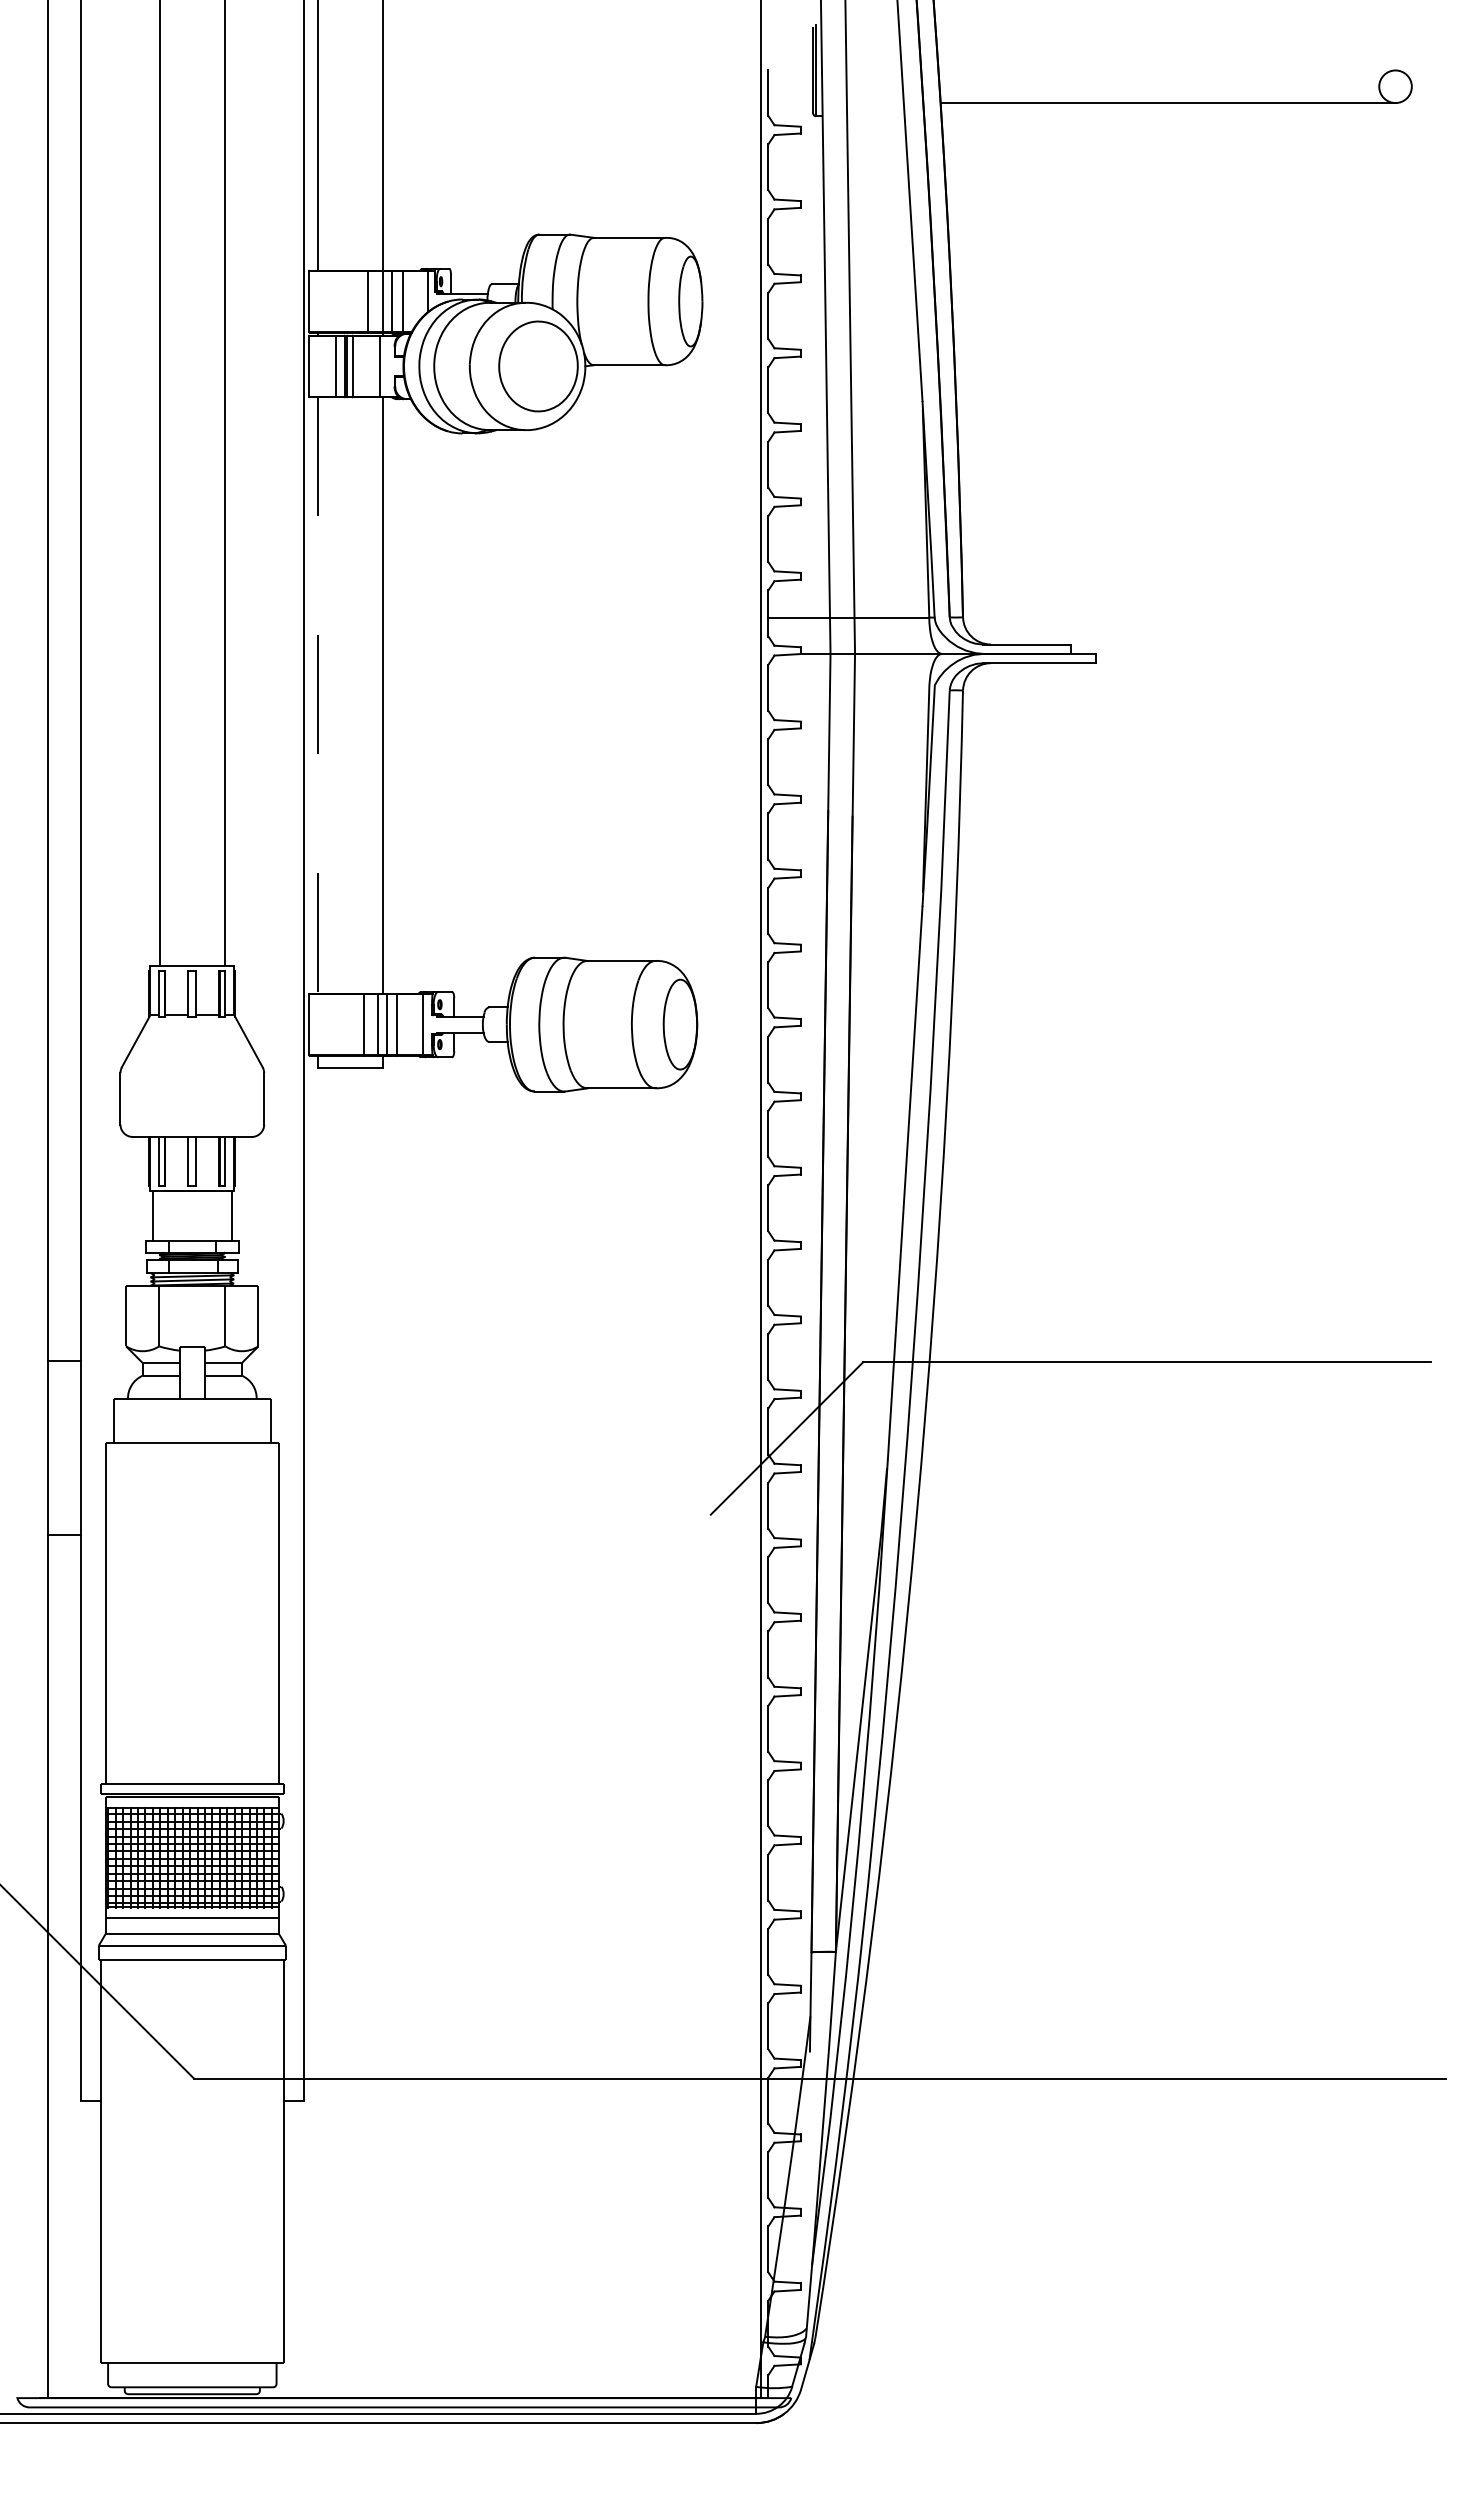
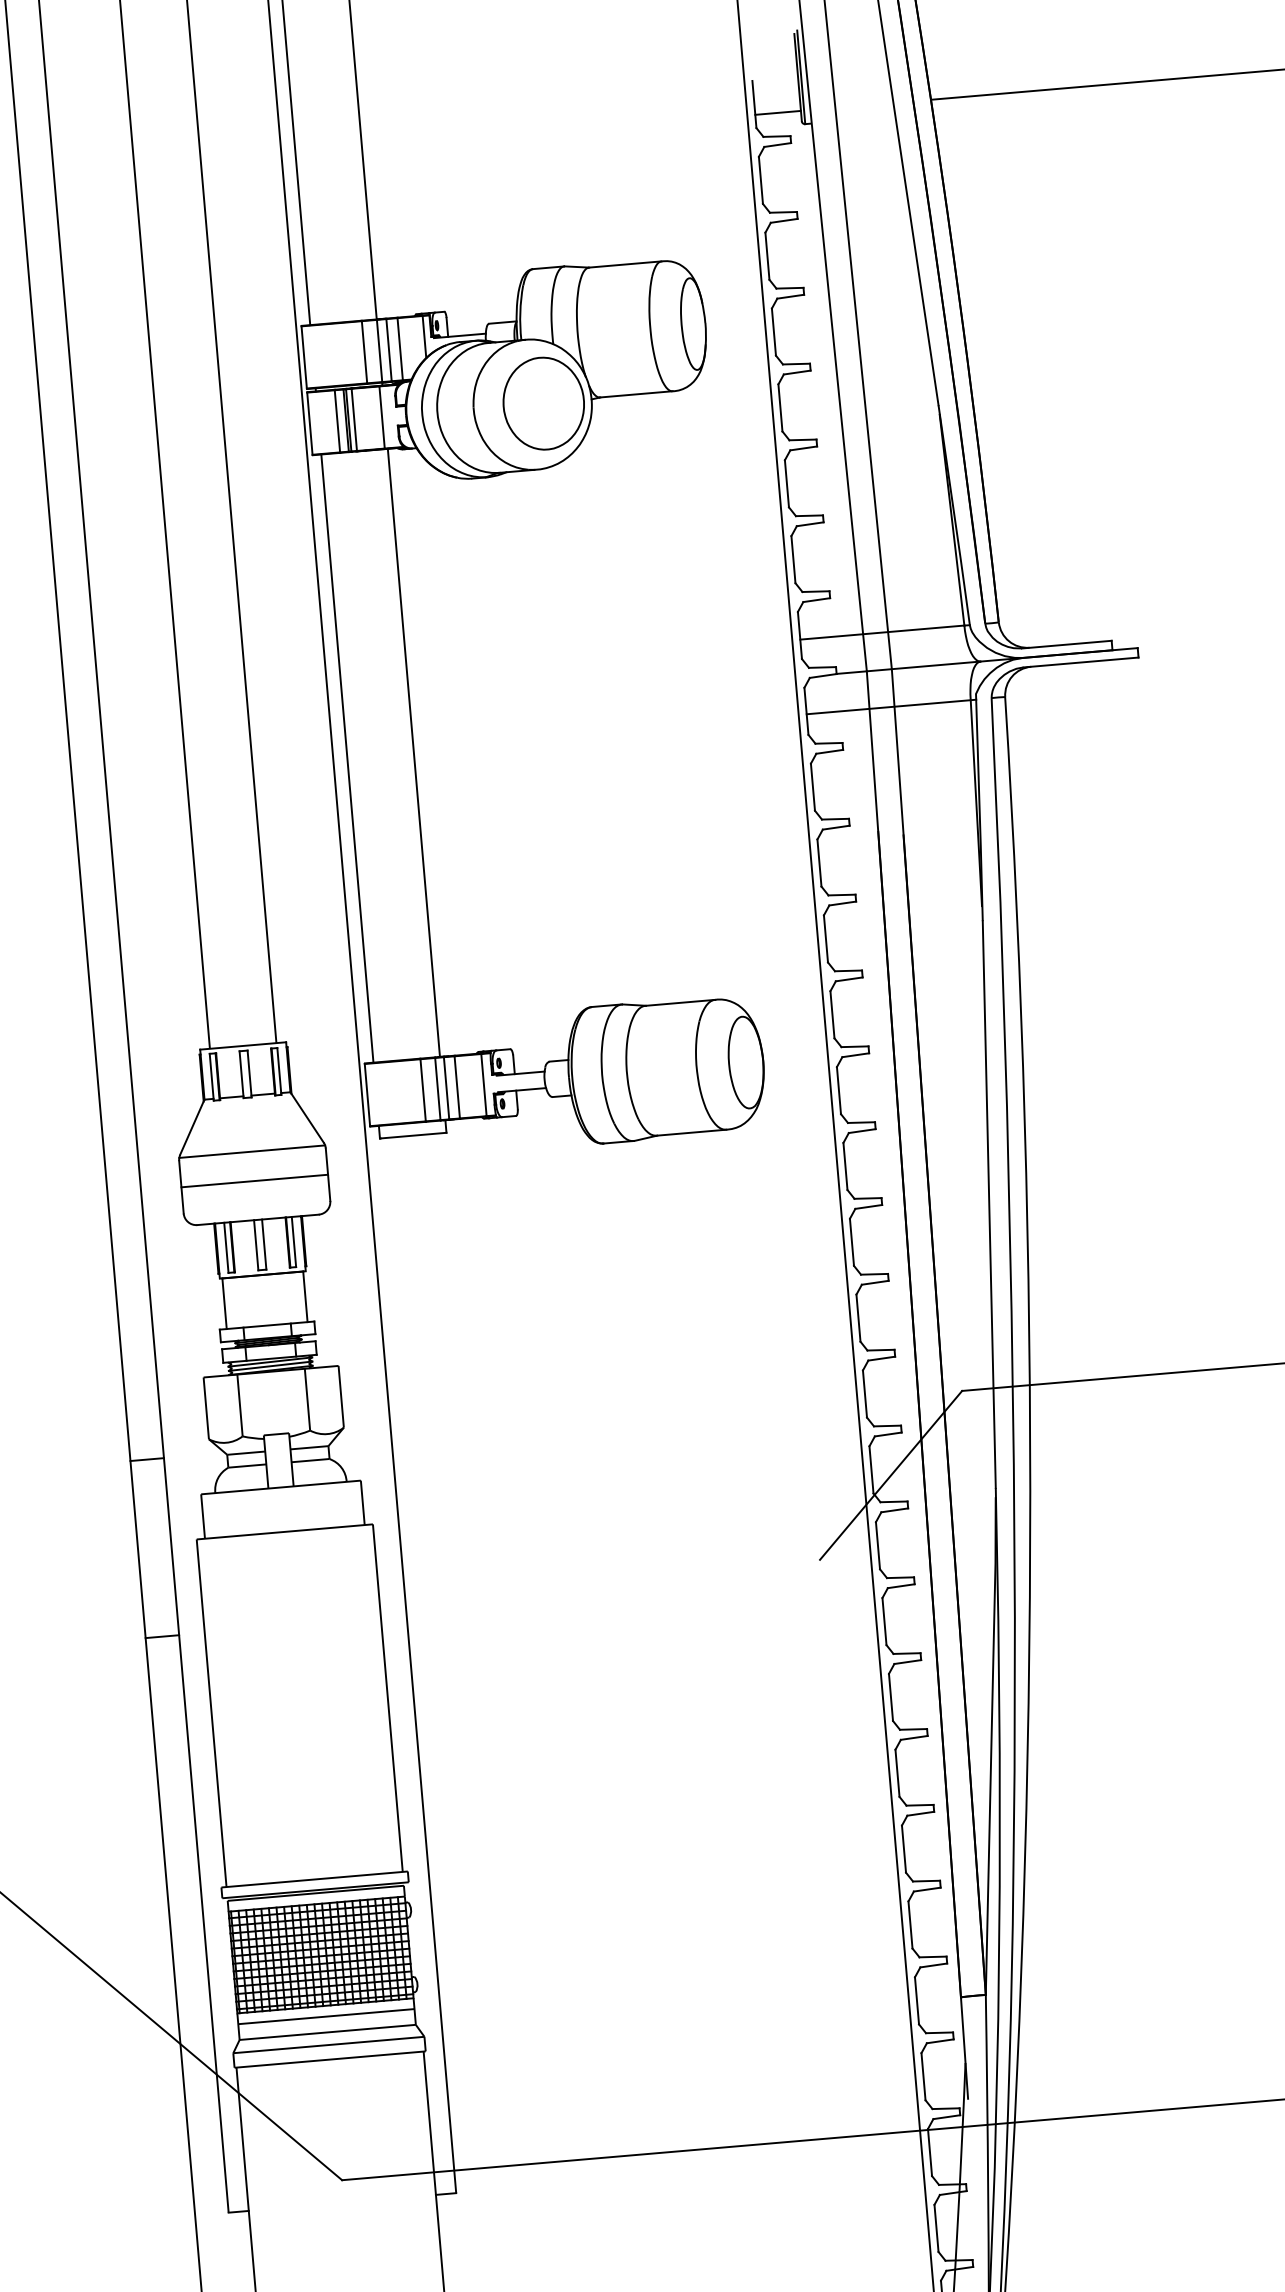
line: (790, 103) -> (777, 113), added
line: (851, 690) -> (891, 706), added
line: (317, 696) -> (347, 759), dashed -> solid
line: (191, 1070) -> (251, 1152), added
line: (192, 1098) -> (254, 1180), added

